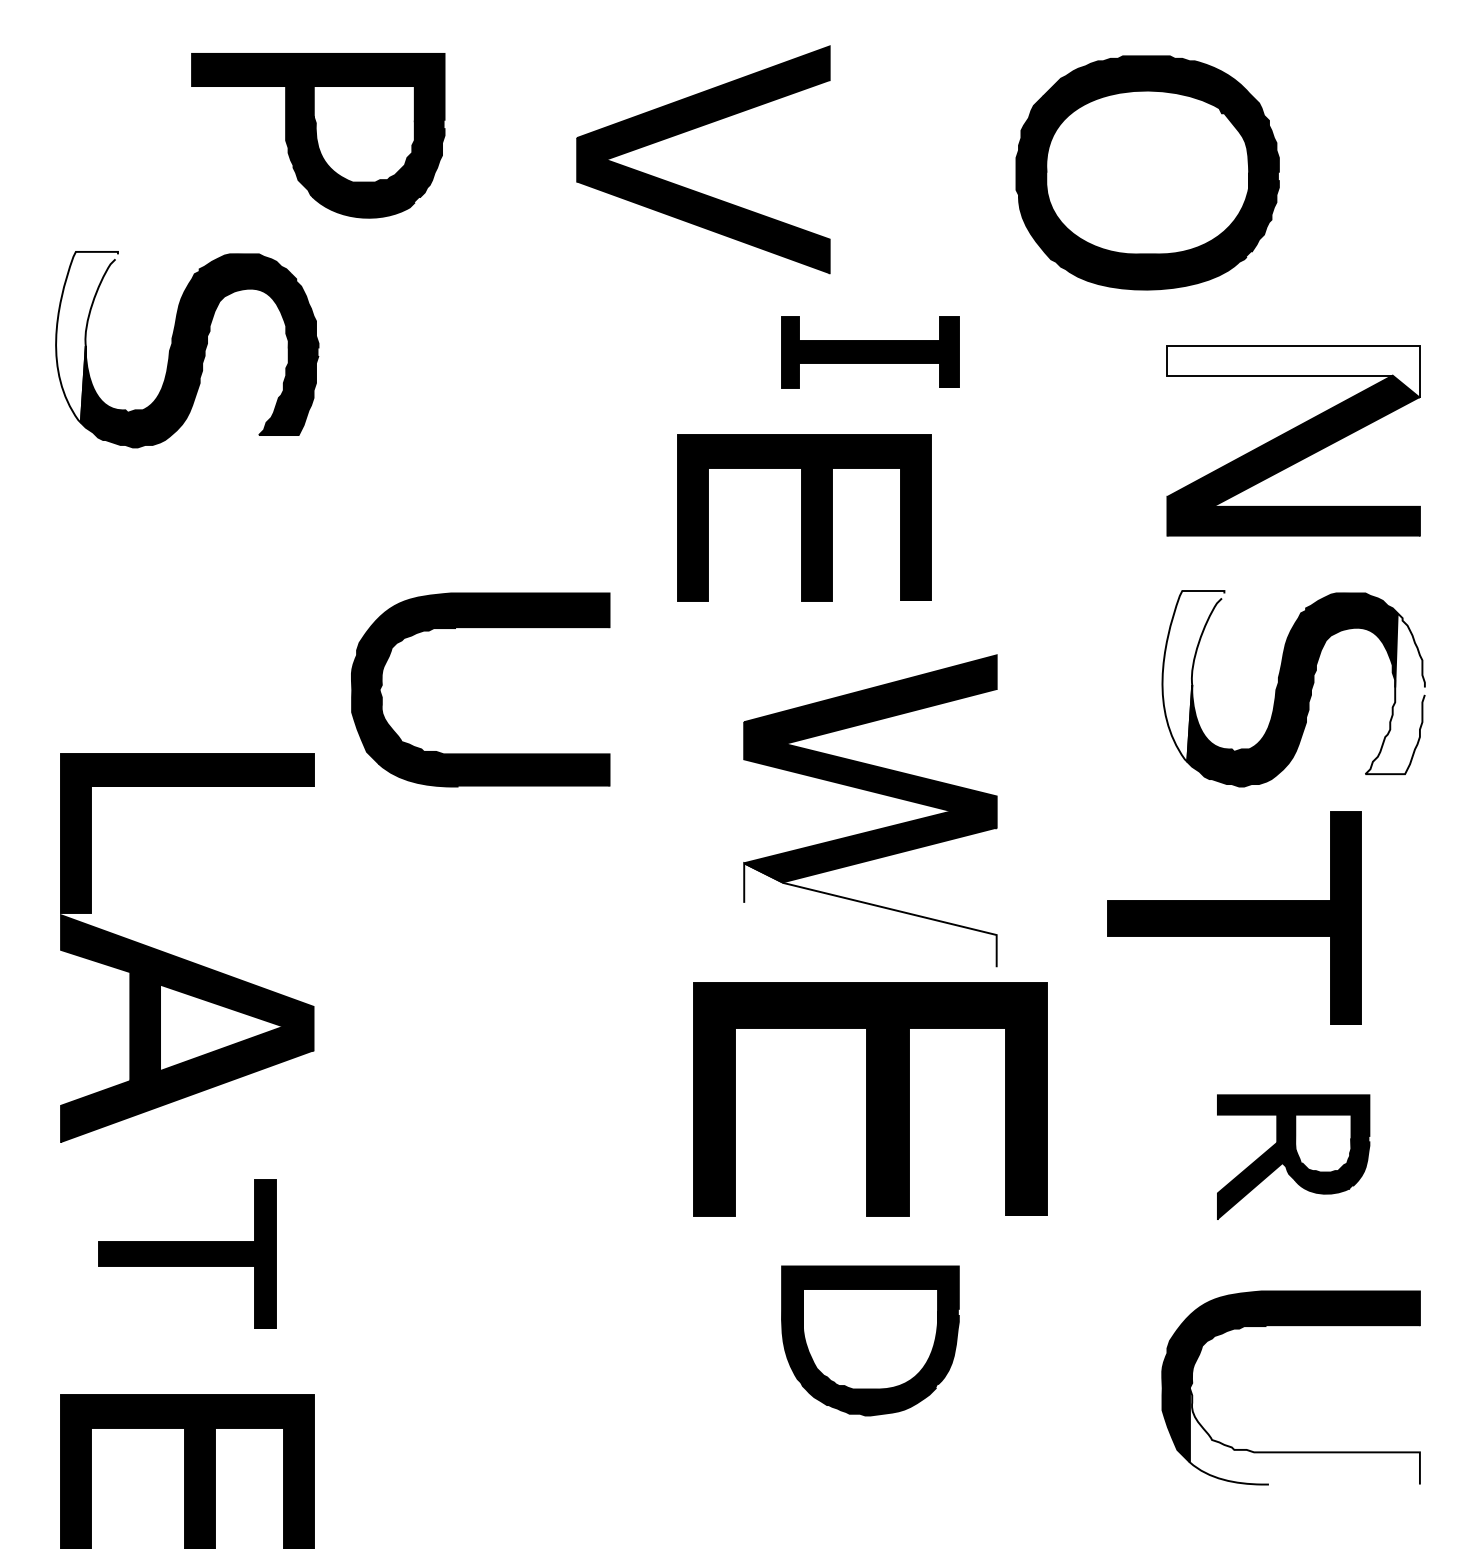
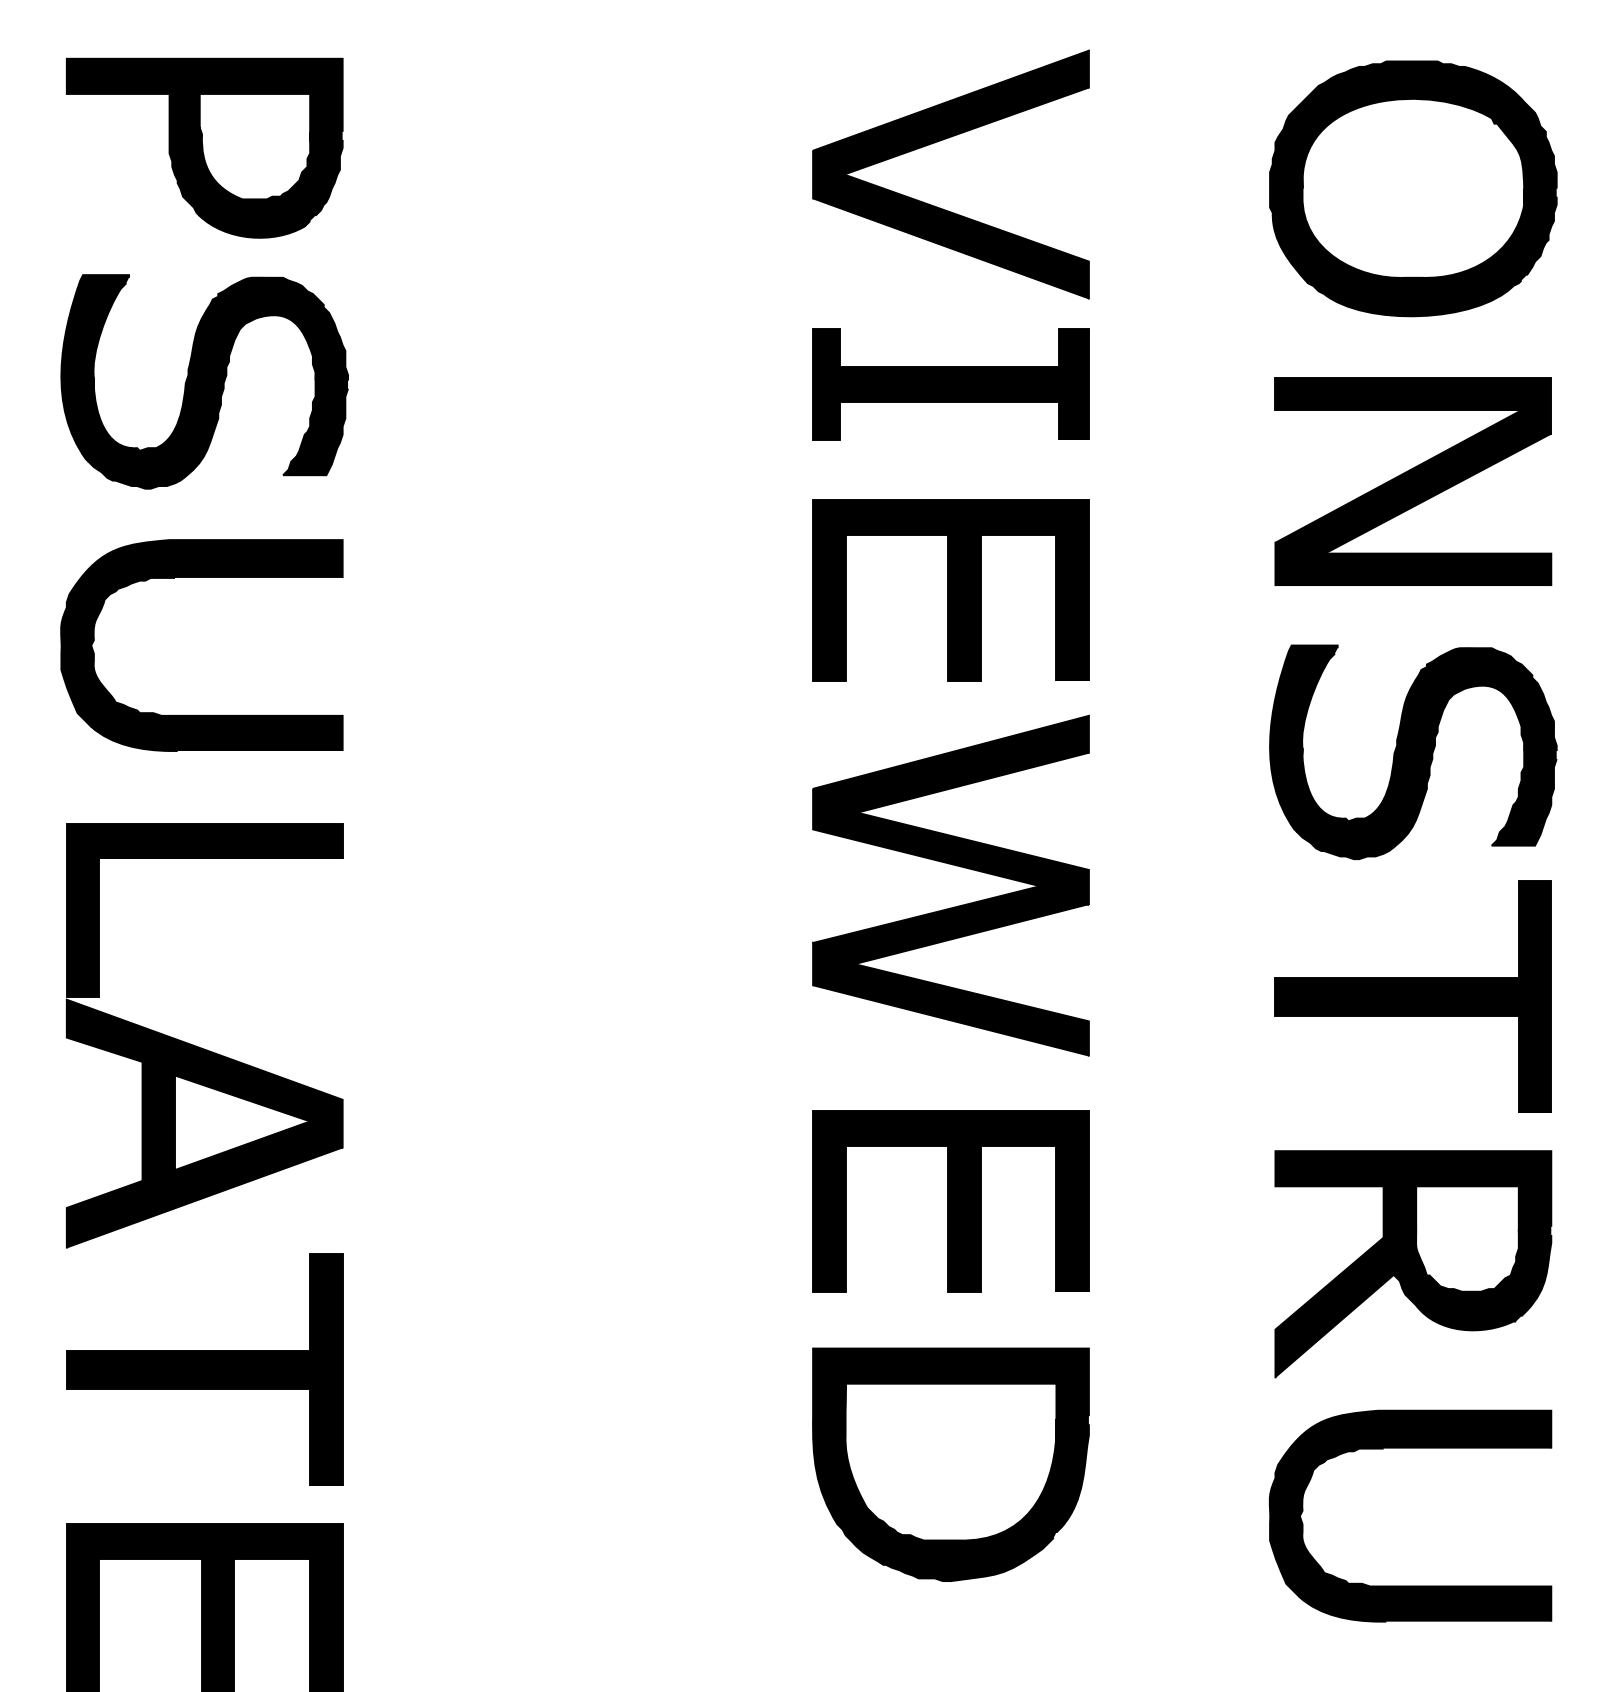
part: (694, 129) -> (941, 141), moved
part: (318, 135) -> (204, 147), moved
part: (1147, 172) -> (1413, 188), moved
fill: (86, 336) -> (94, 367), added
part: (870, 351) -> (951, 383), size x1.43
fill: (1293, 371) -> (1413, 405), added
part: (804, 517) -> (951, 589), moved
part: (480, 628) -> (201, 578), moved
fill: (1193, 676) -> (1303, 738), added
fill: (1394, 693) -> (1523, 757), added
fill: (870, 915) -> (951, 1000), added
part: (1234, 917) -> (1413, 995), moved
part: (870, 1099) -> (951, 1201), size x0.71
part: (1293, 1157) -> (1413, 1264), size x1.67
part: (187, 1253) -> (204, 1369), size x1.43
part: (870, 1340) -> (951, 1464), size x1.43
fill: (1304, 1436) -> (1425, 1569), added

